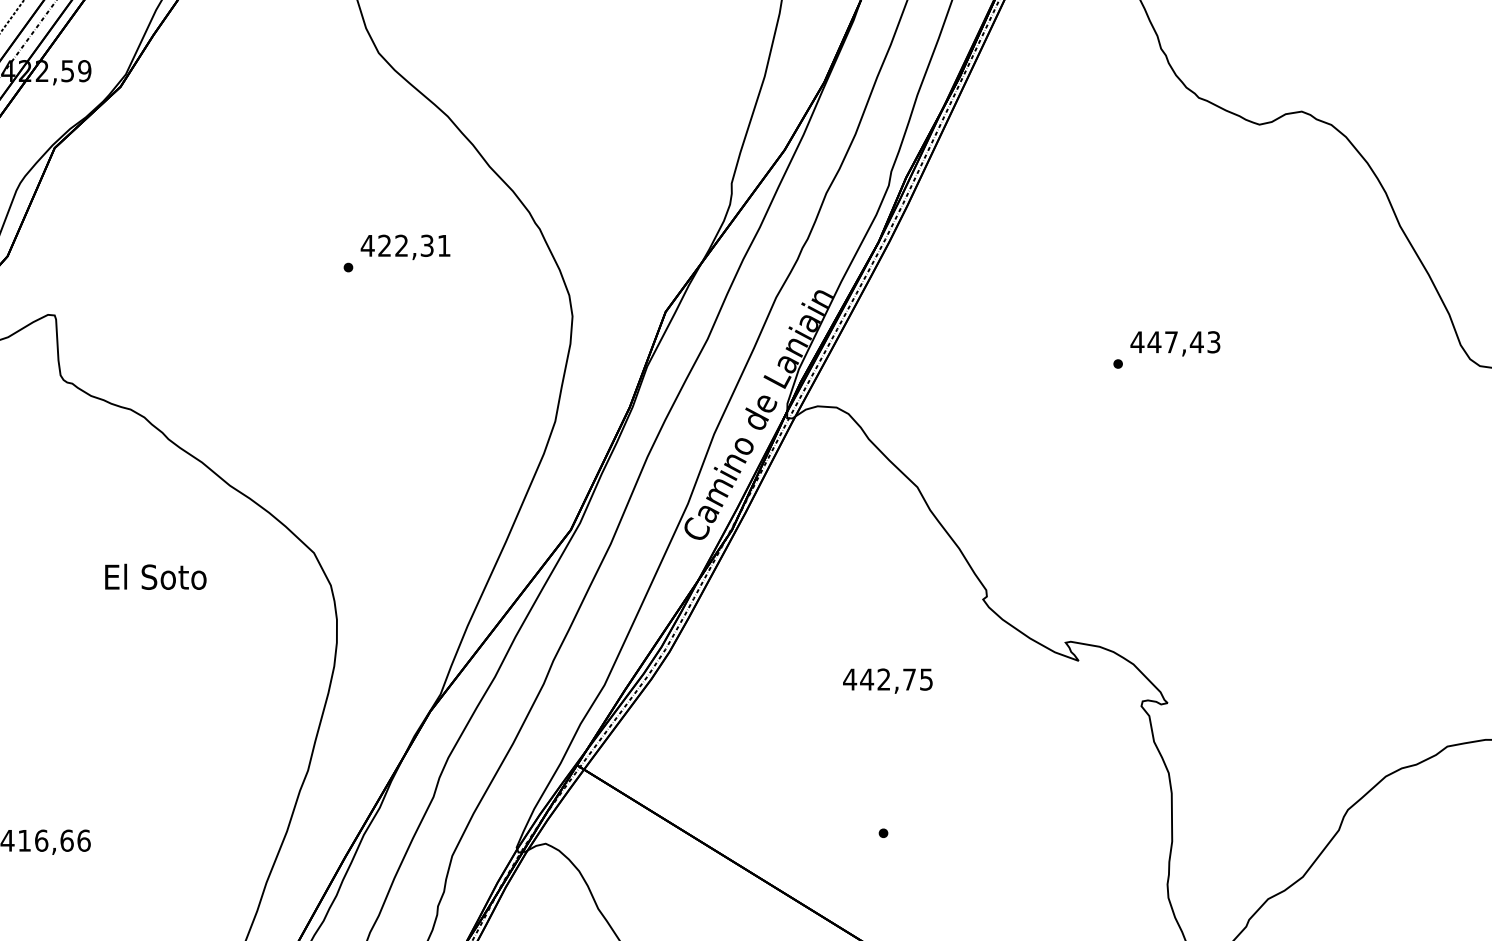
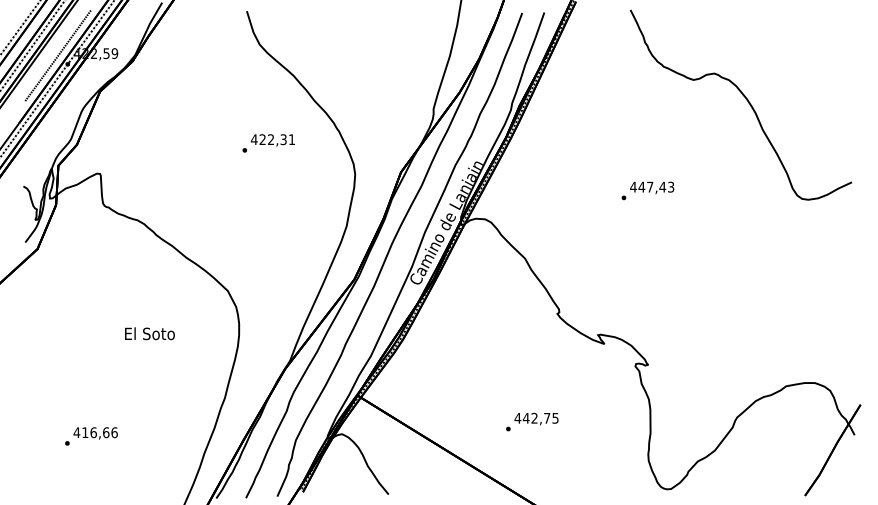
text: (154, 576) -> (149, 333), moved
text: (887, 679) -> (536, 418), moved

